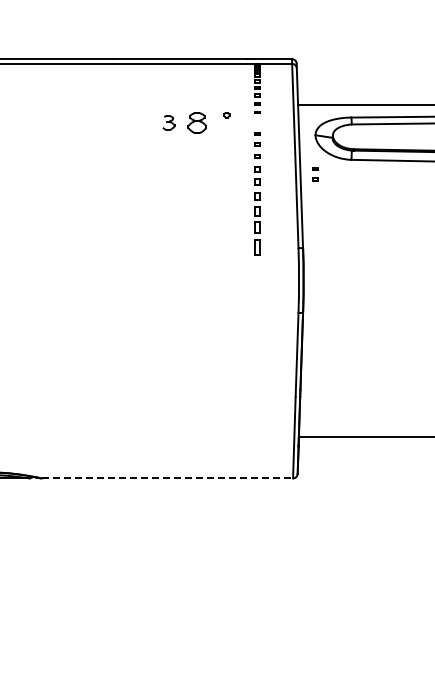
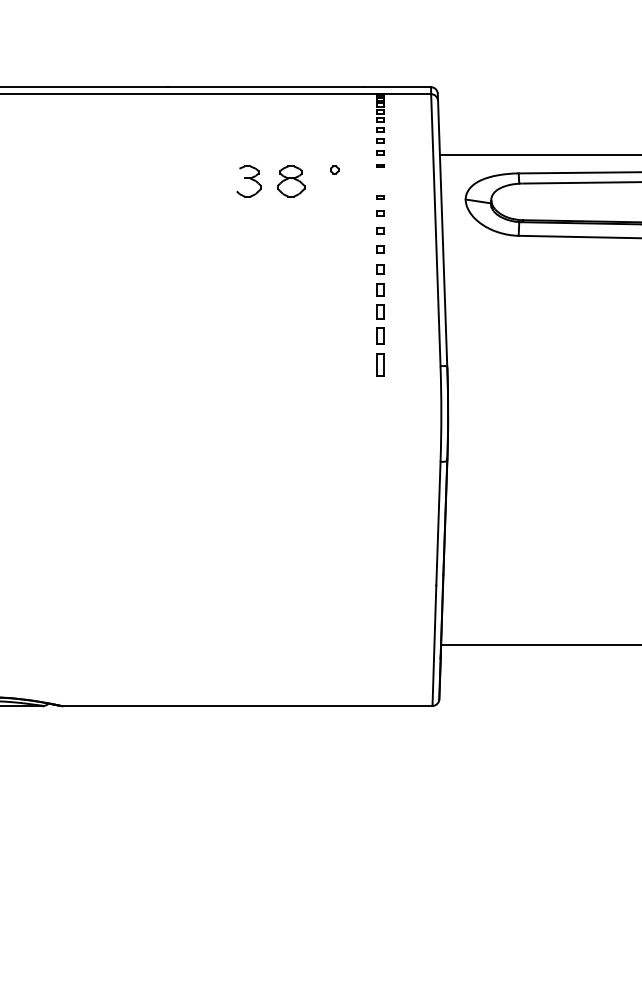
part: (168, 122) -> (248, 180), size x1.43
part: (315, 174) -> (465, 257), removed
line: (167, 478) -> (247, 706), dashed -> solid

